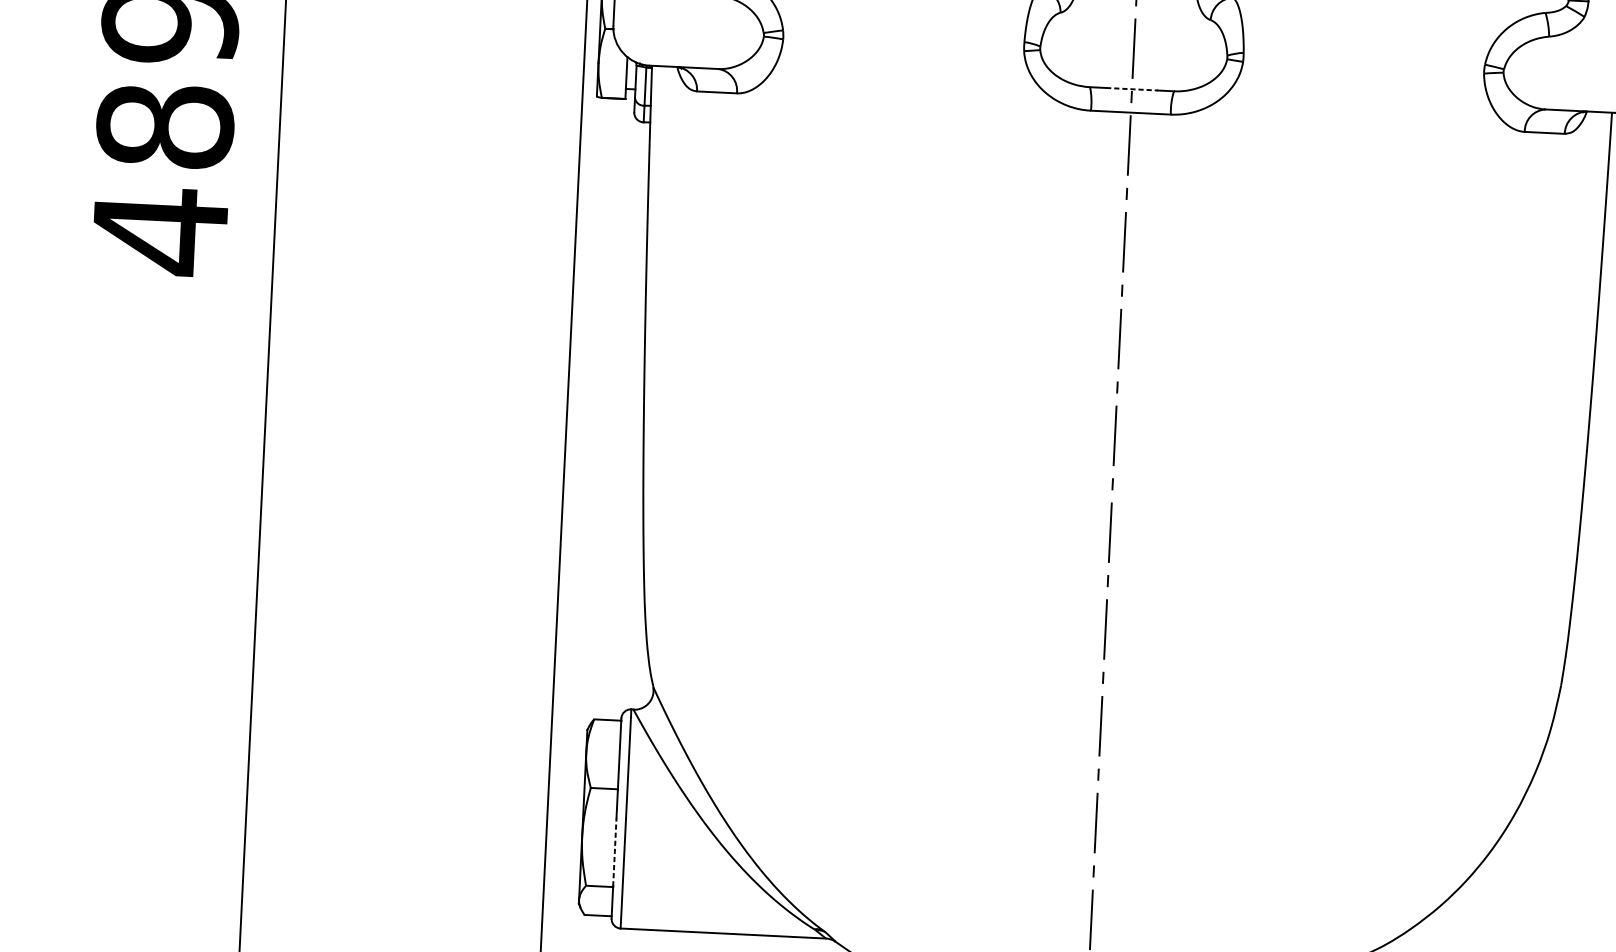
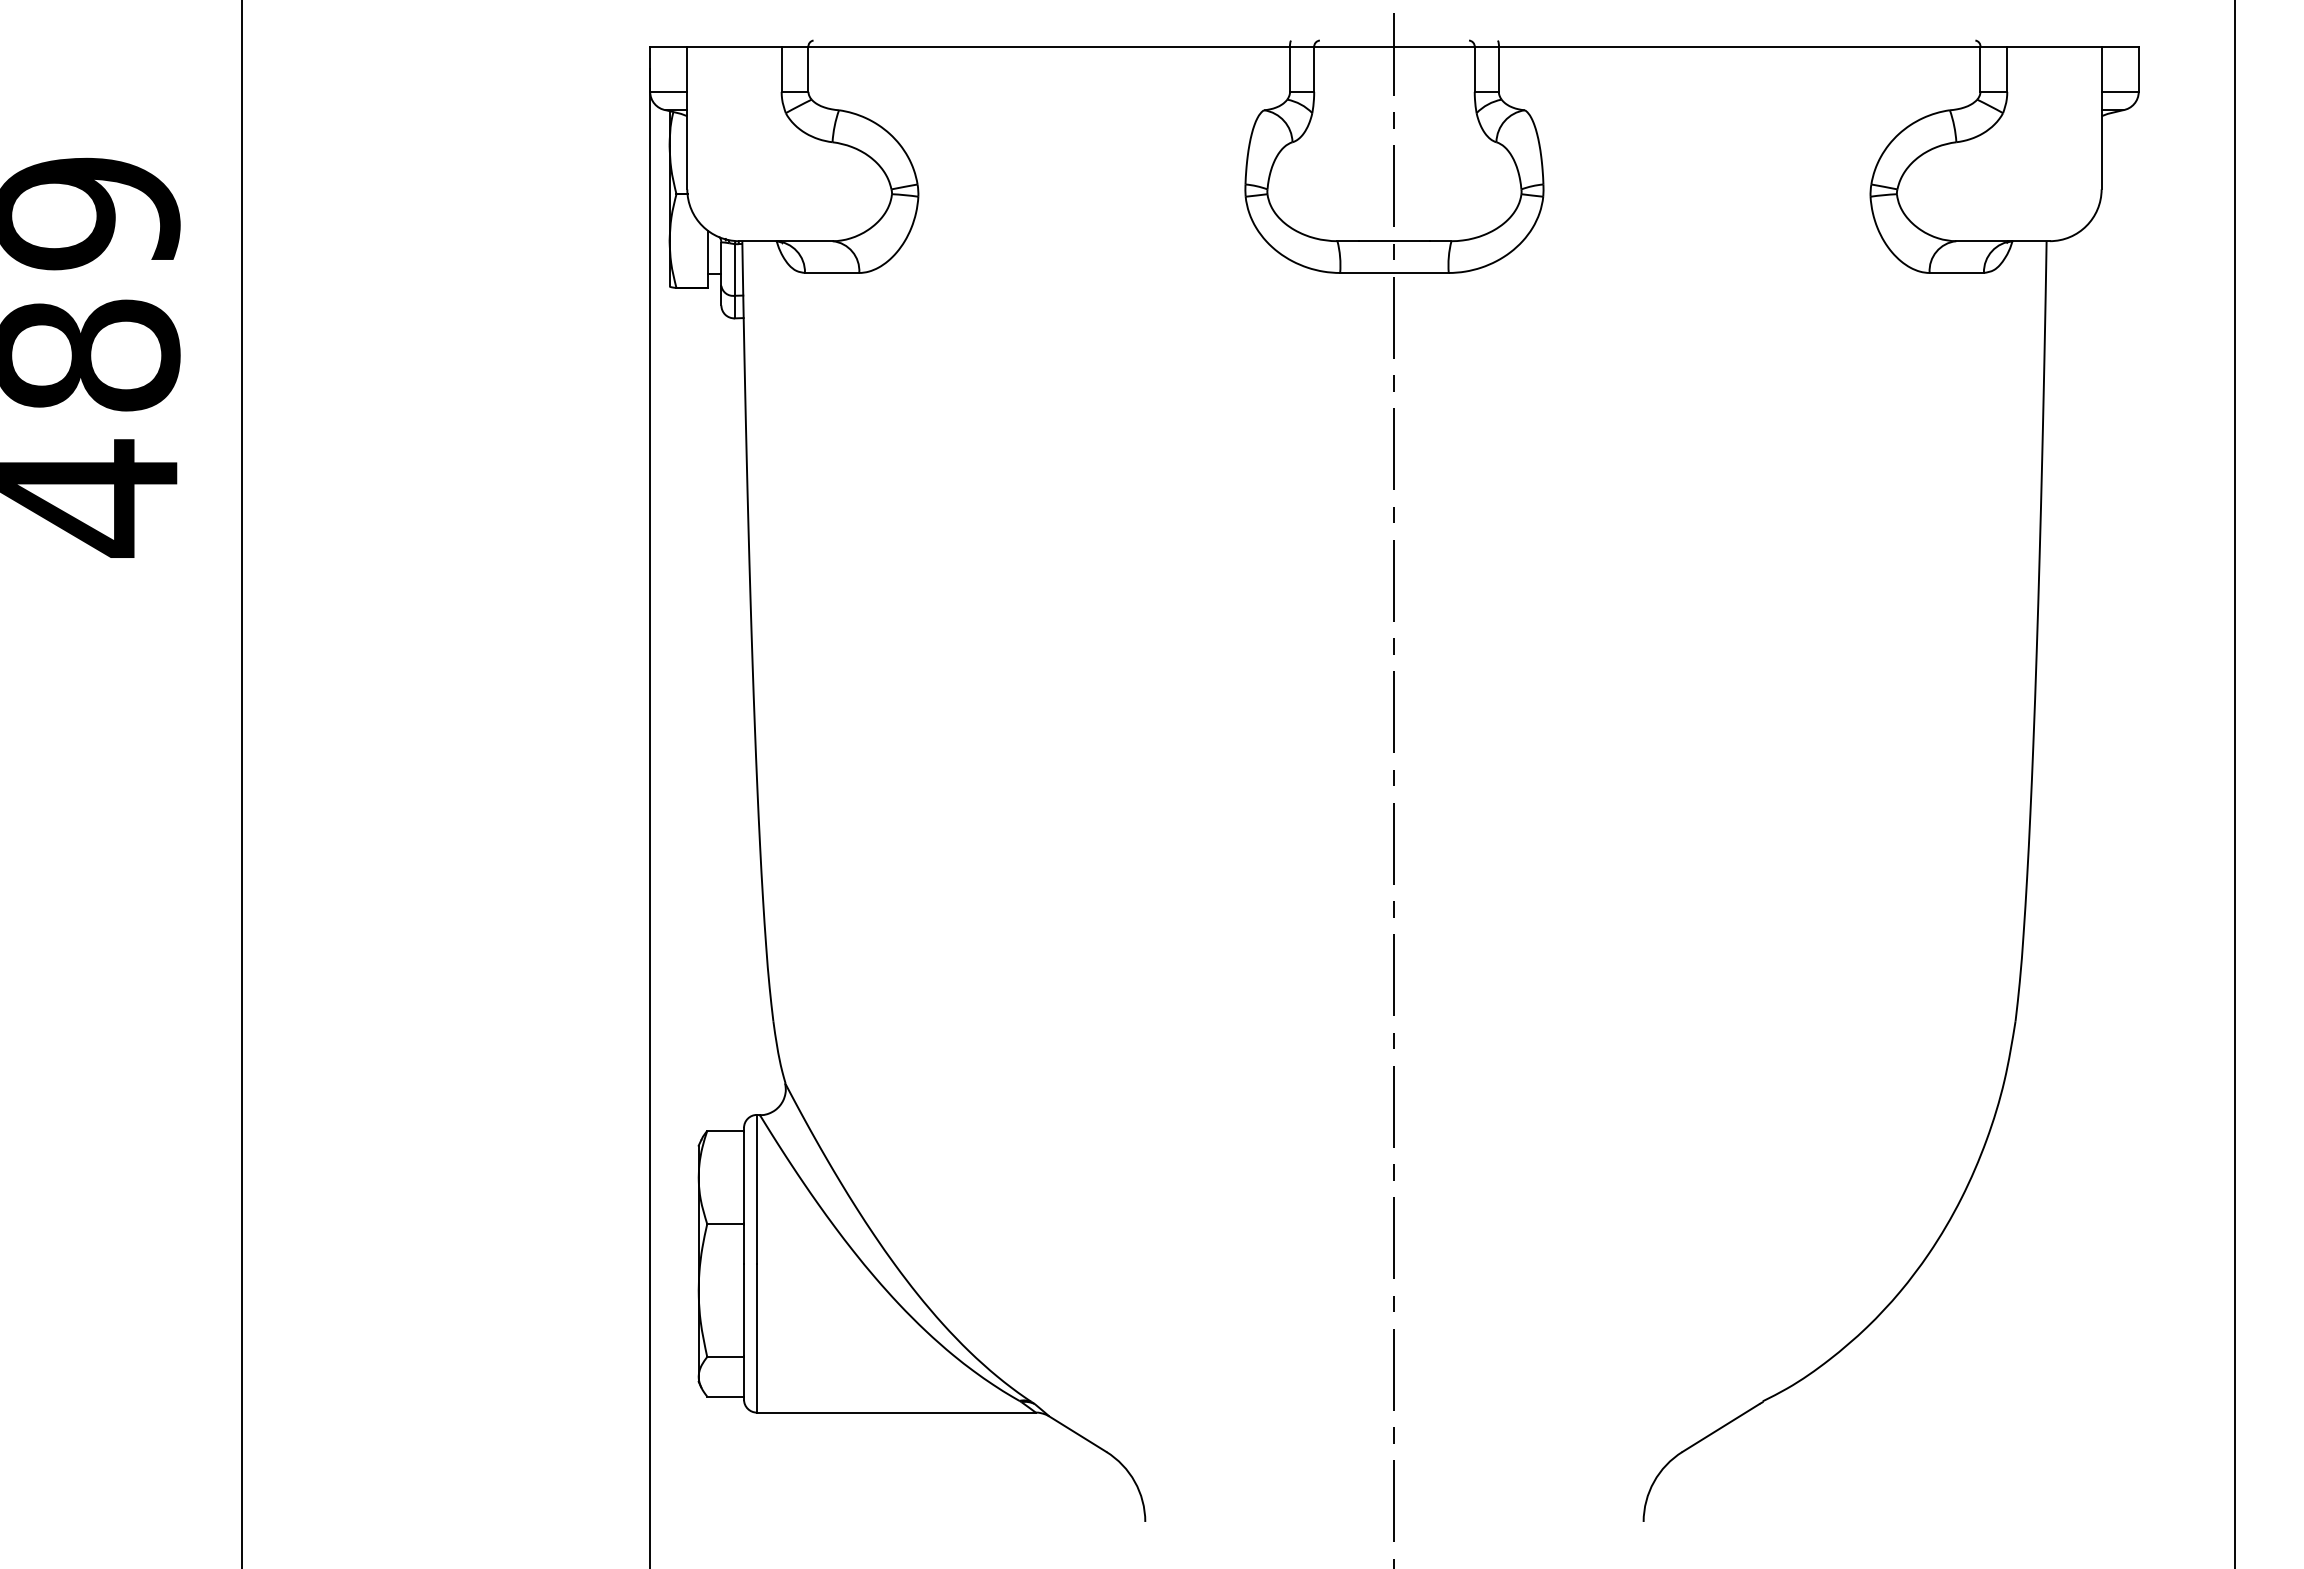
line: (1132, 89) -> (1394, 241), dashed -> solid
line: (615, 852) -> (744, 1309), dashed -> solid

